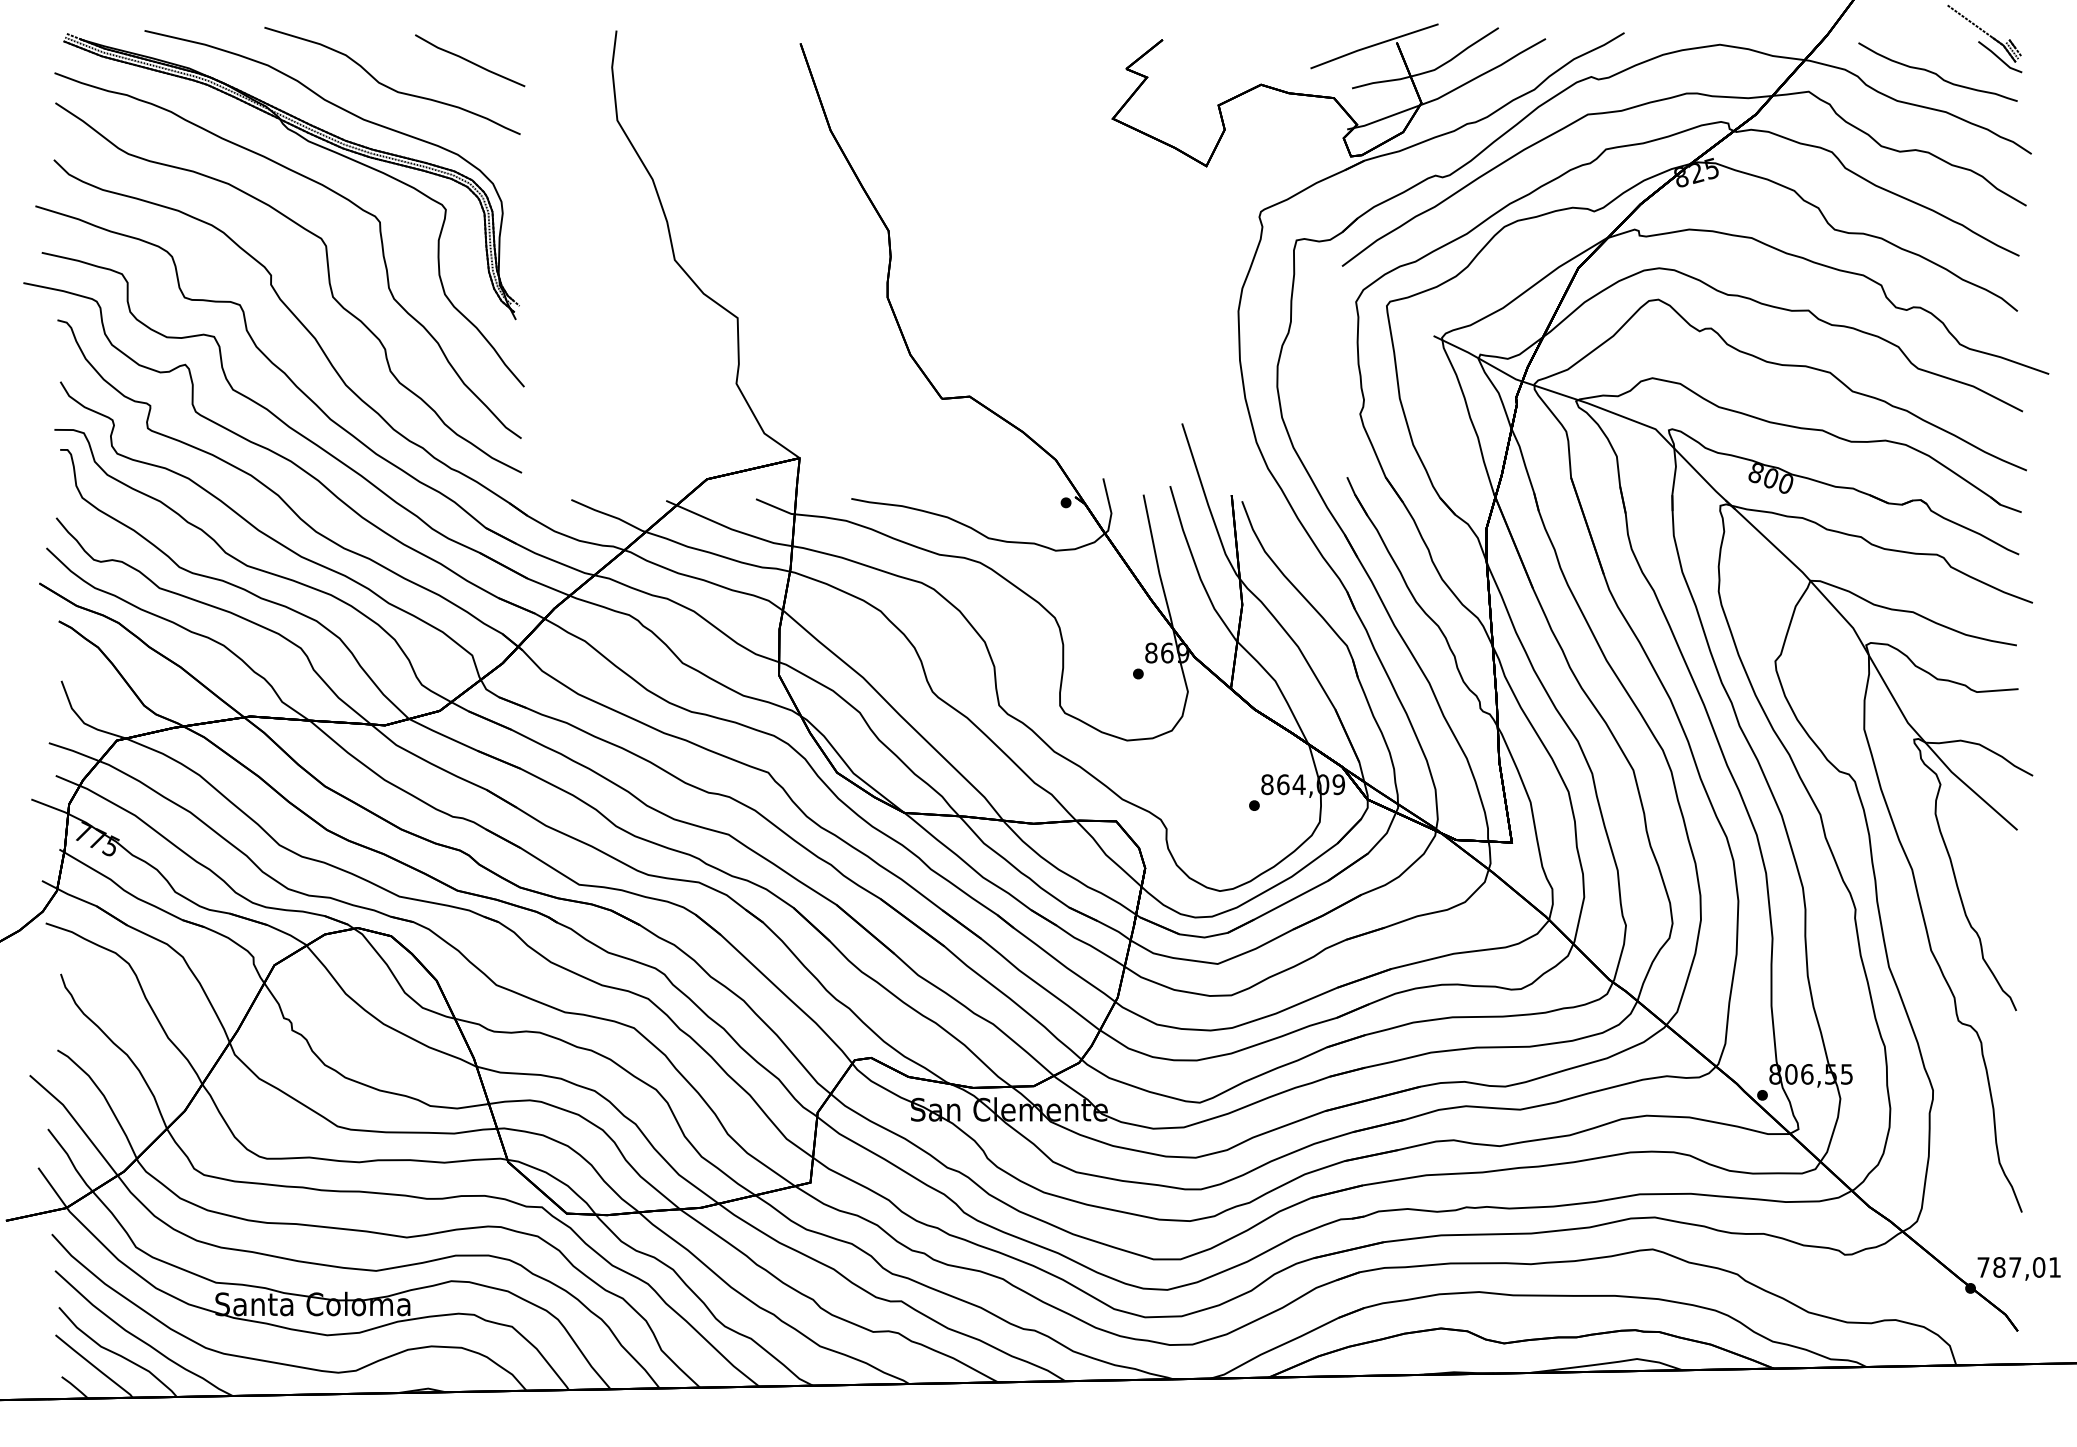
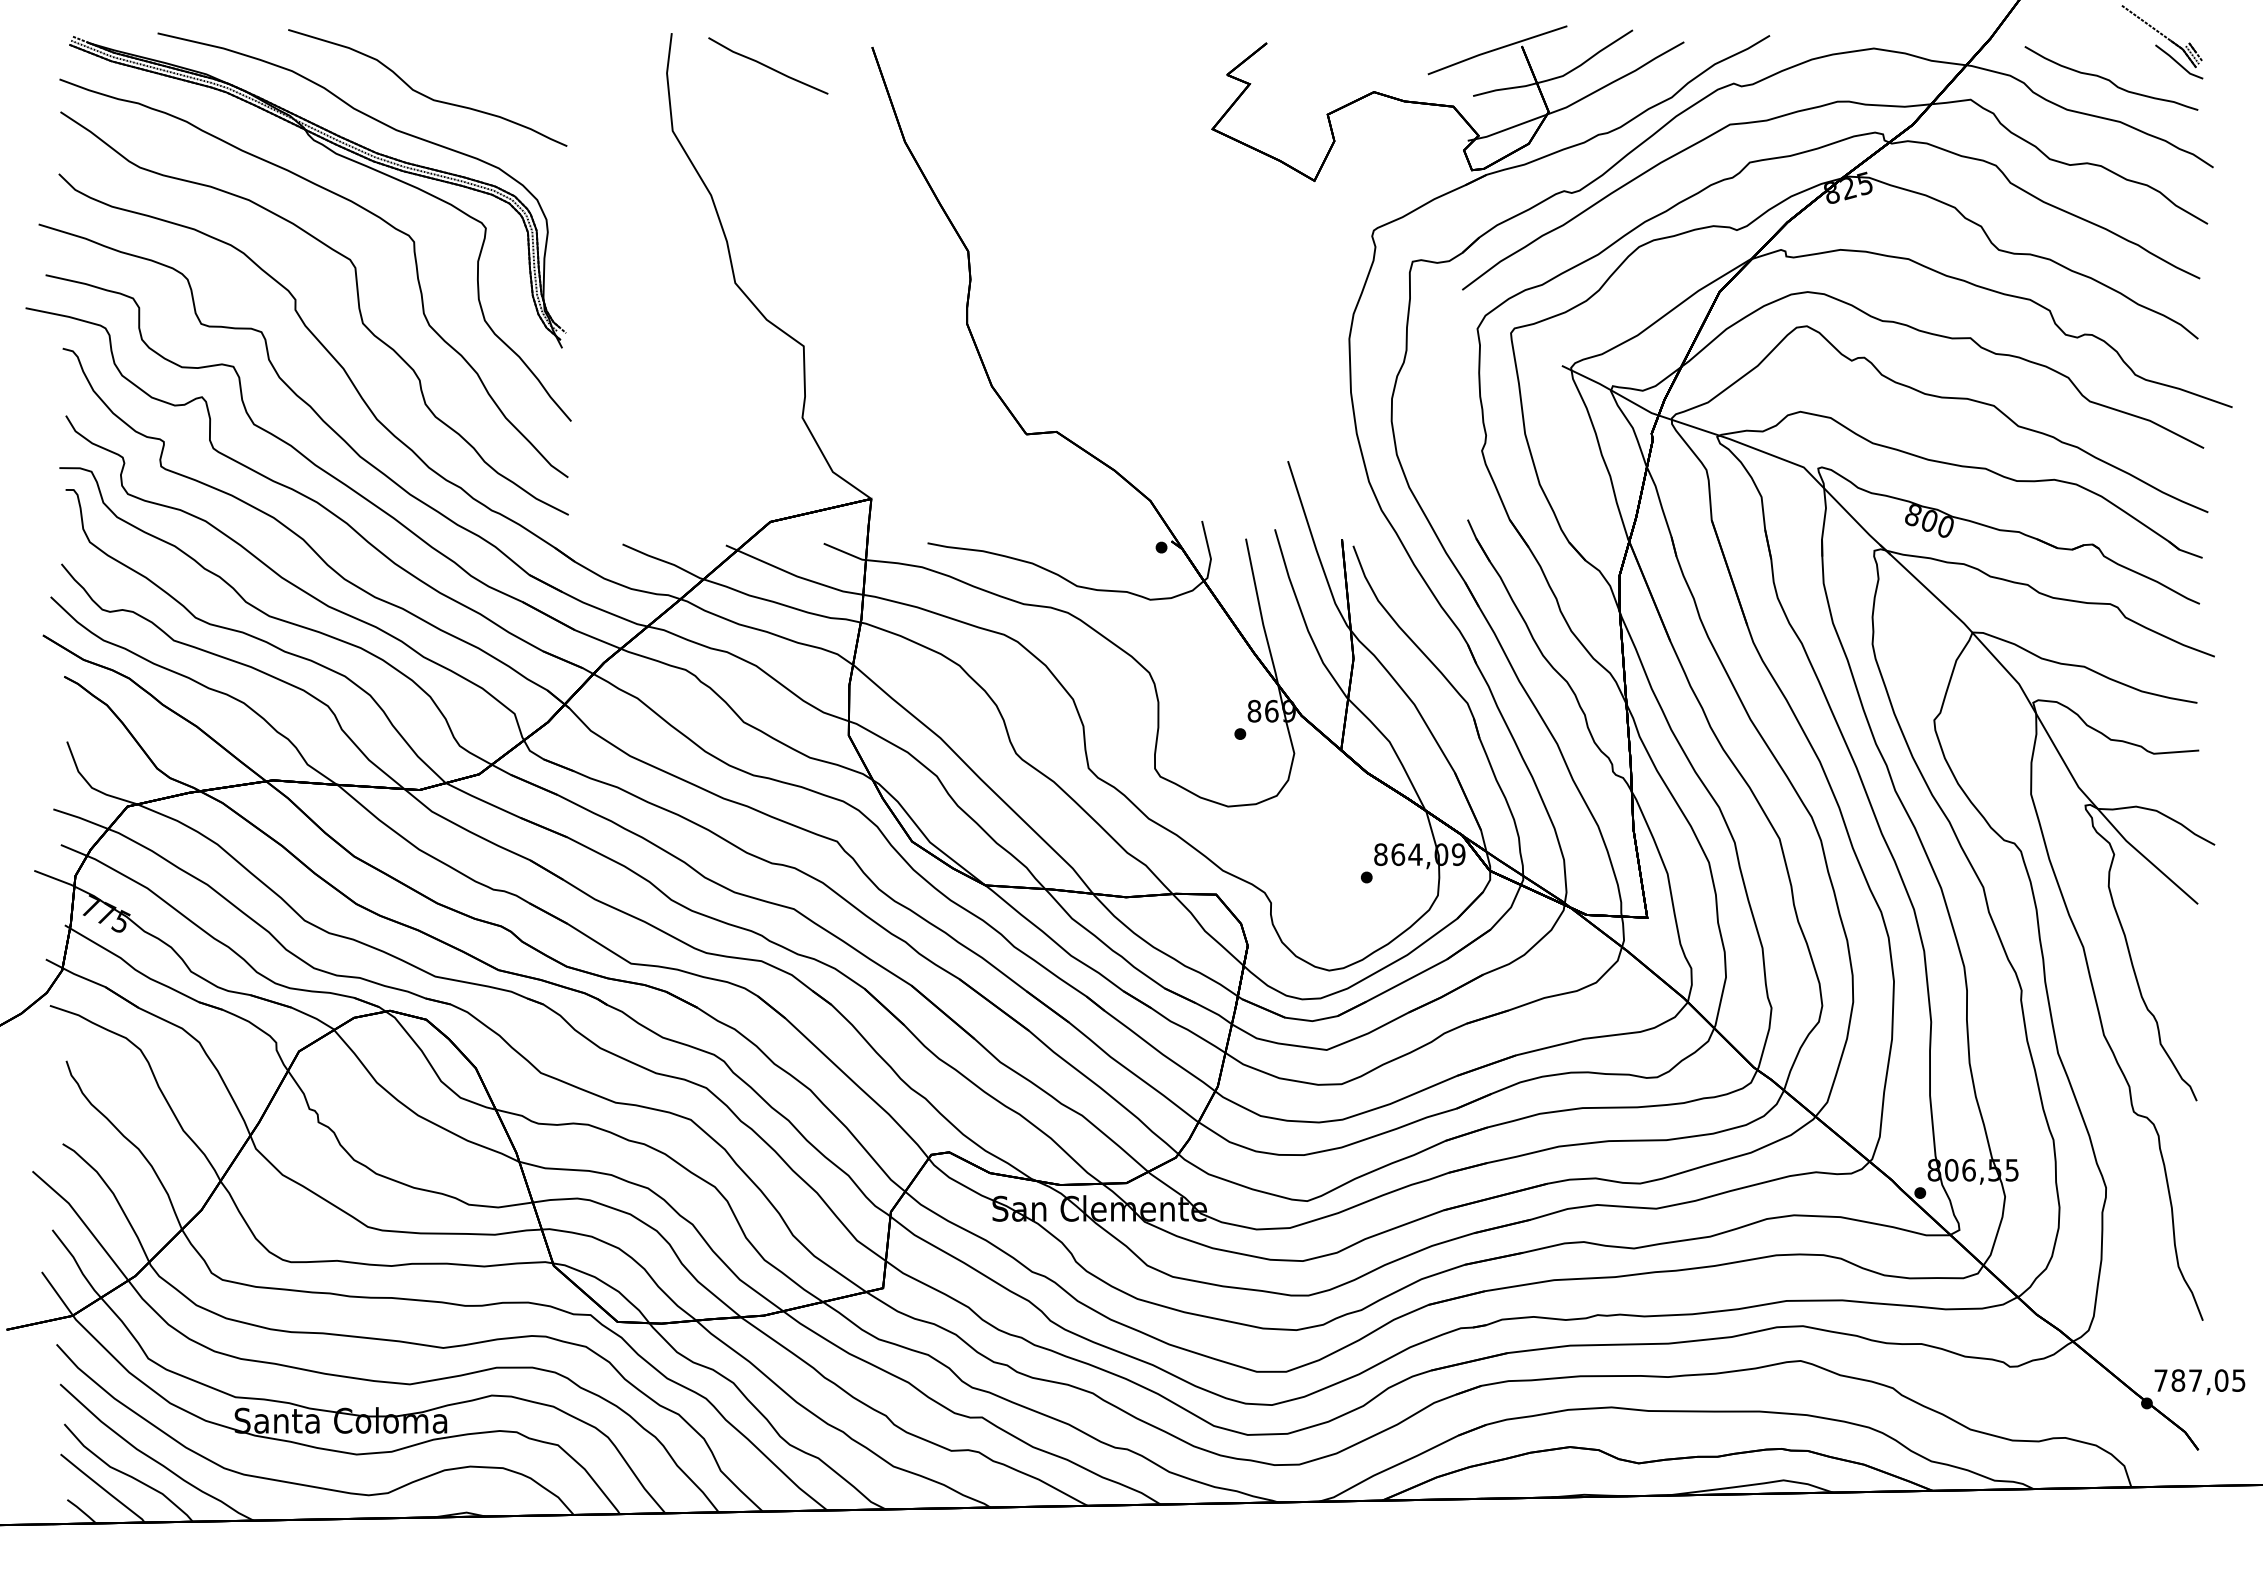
line: (469, 60) -> (767, 65), moved
text: (2054, 1267) -> (2238, 1380), 787,01 -> 787,05

